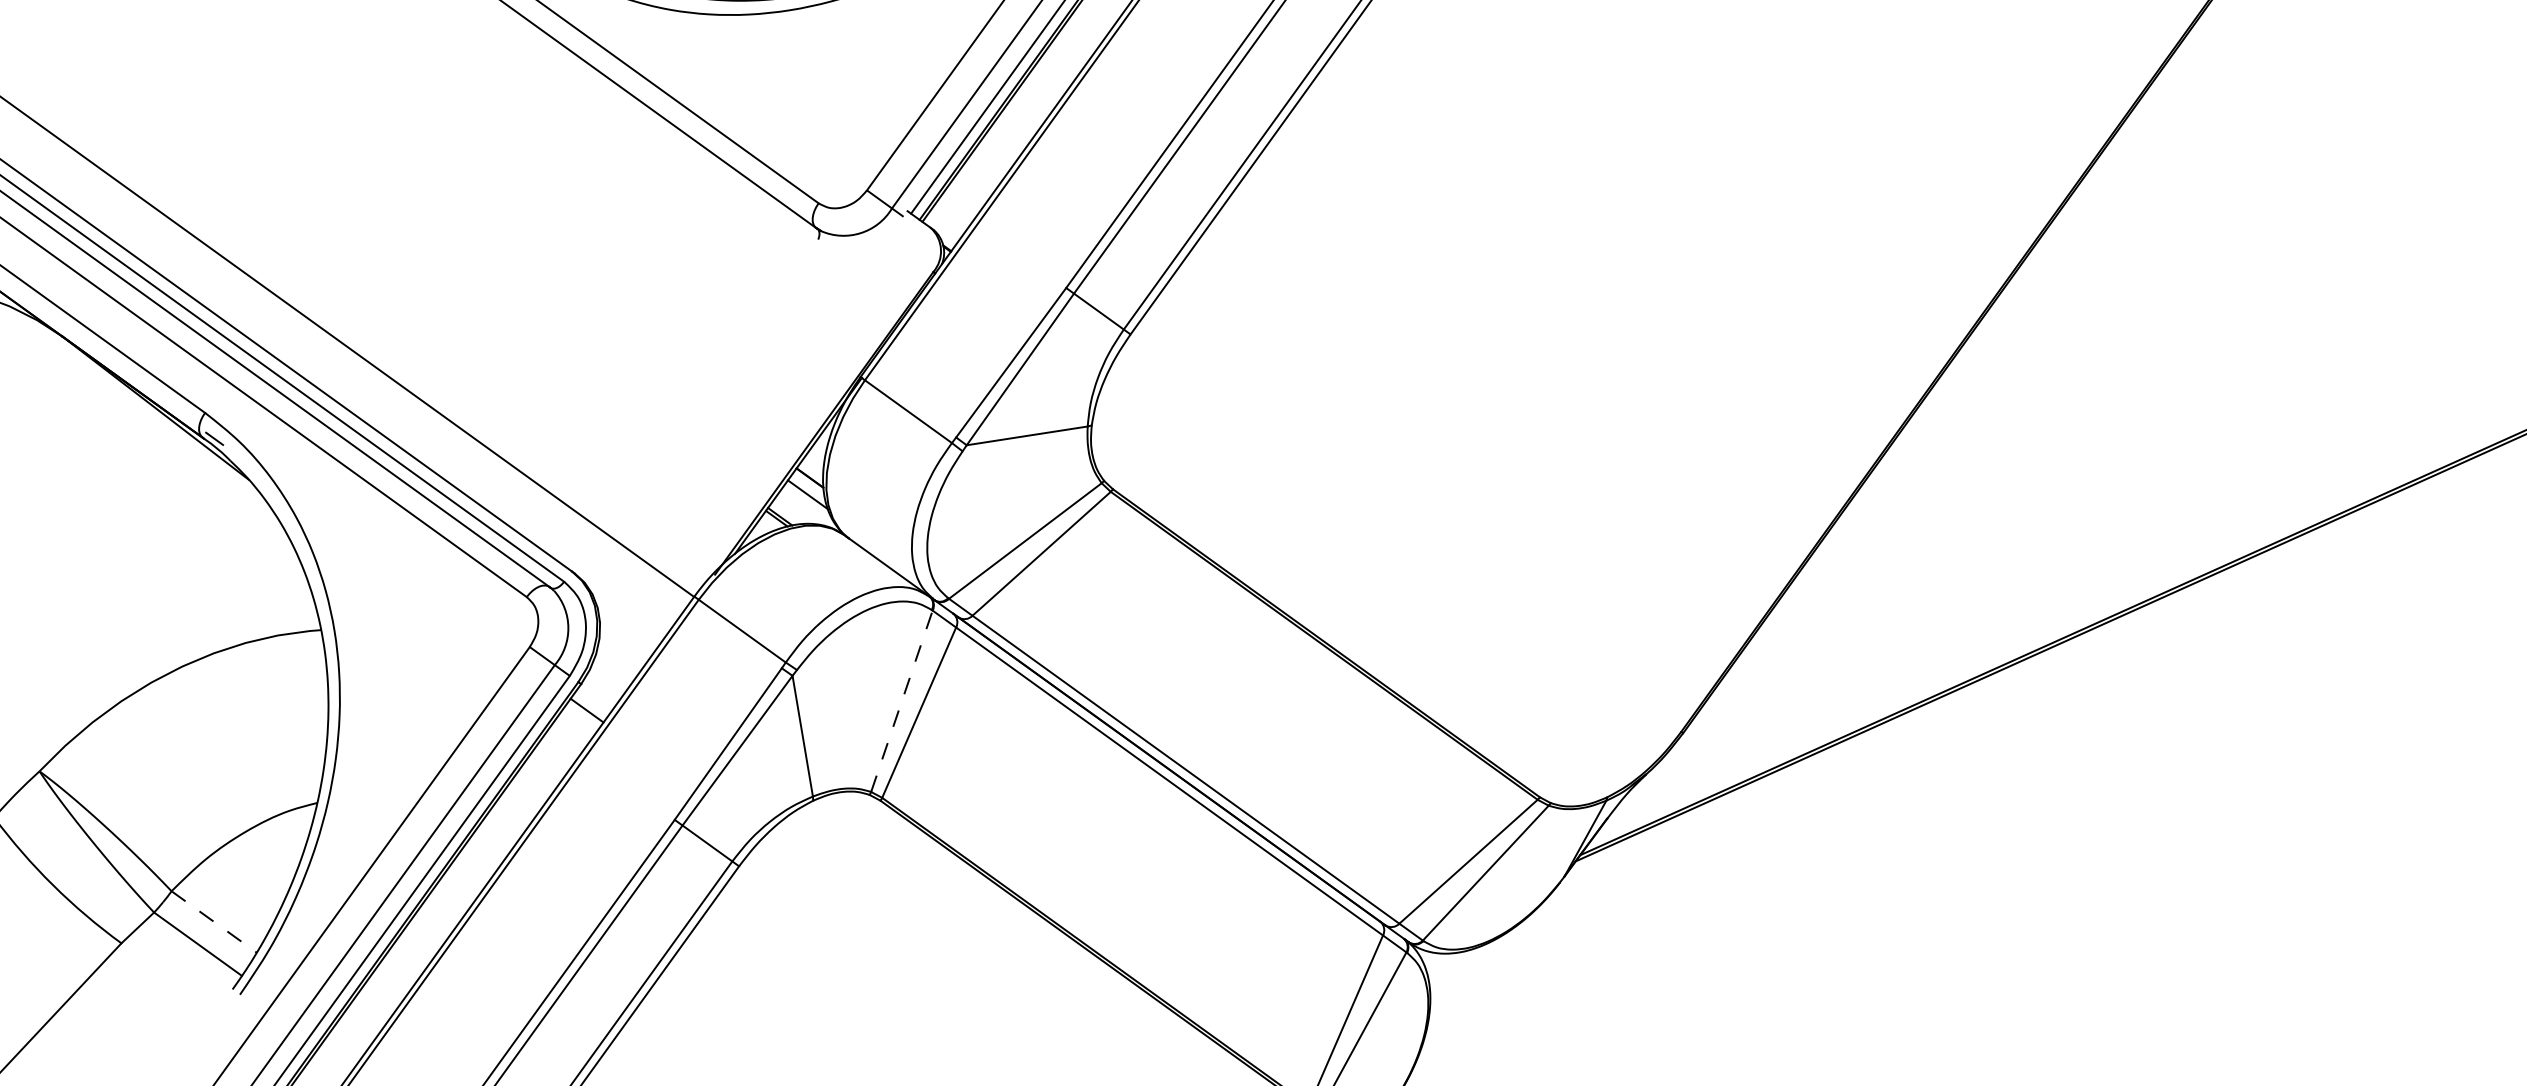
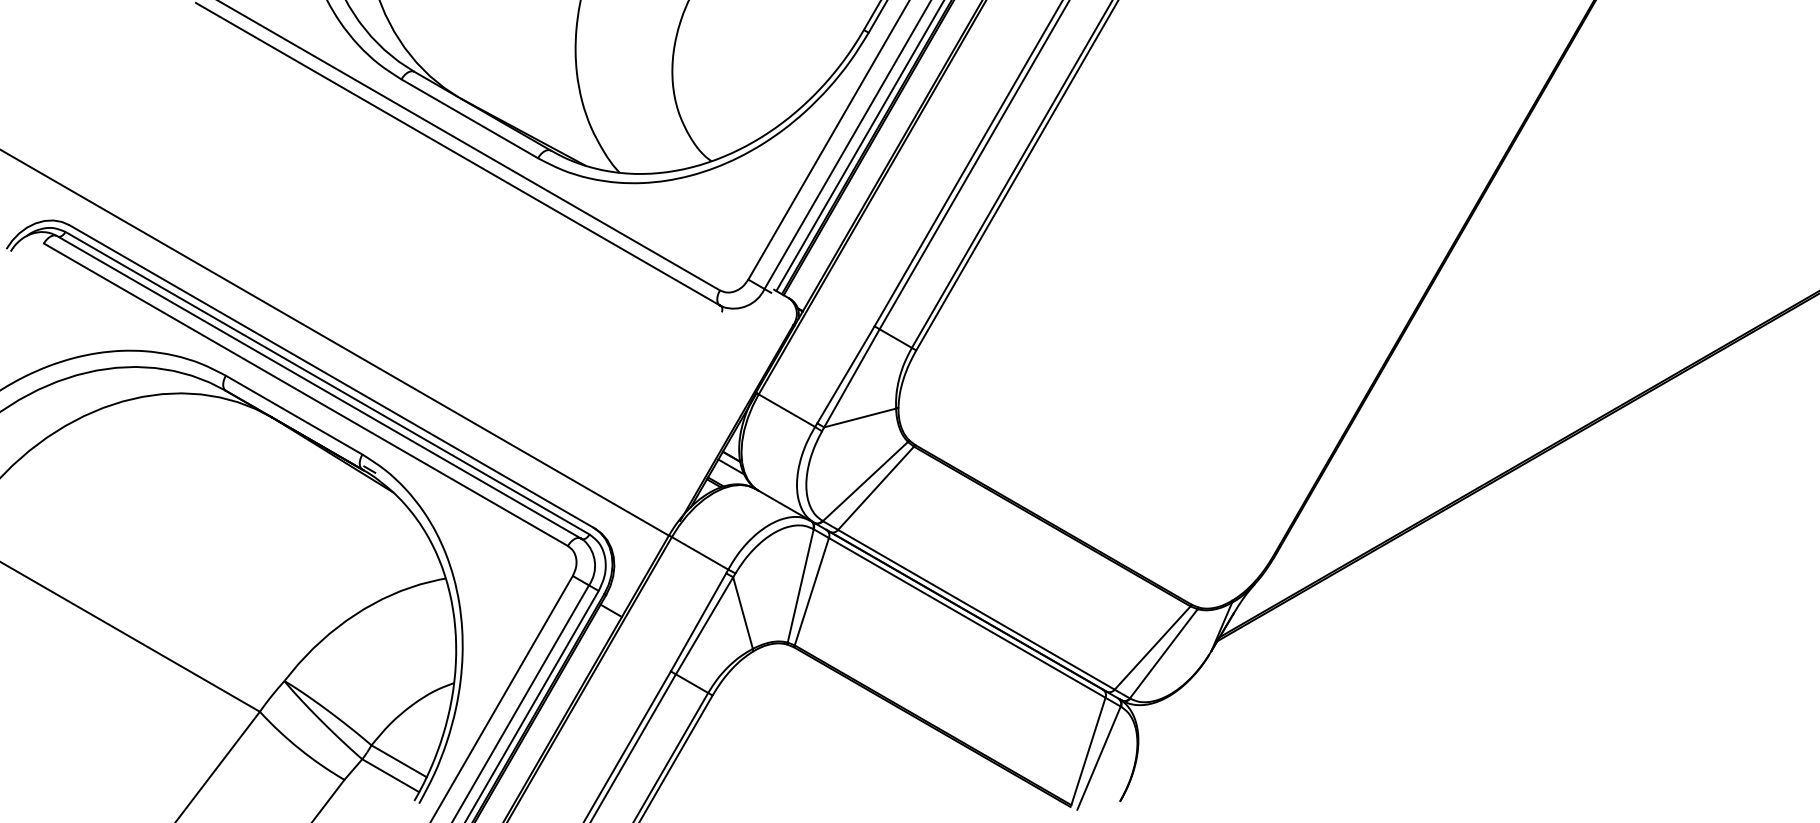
line: (901, 700) -> (800, 585), dashed -> solid
line: (214, 922) -> (399, 761), dashed -> solid

